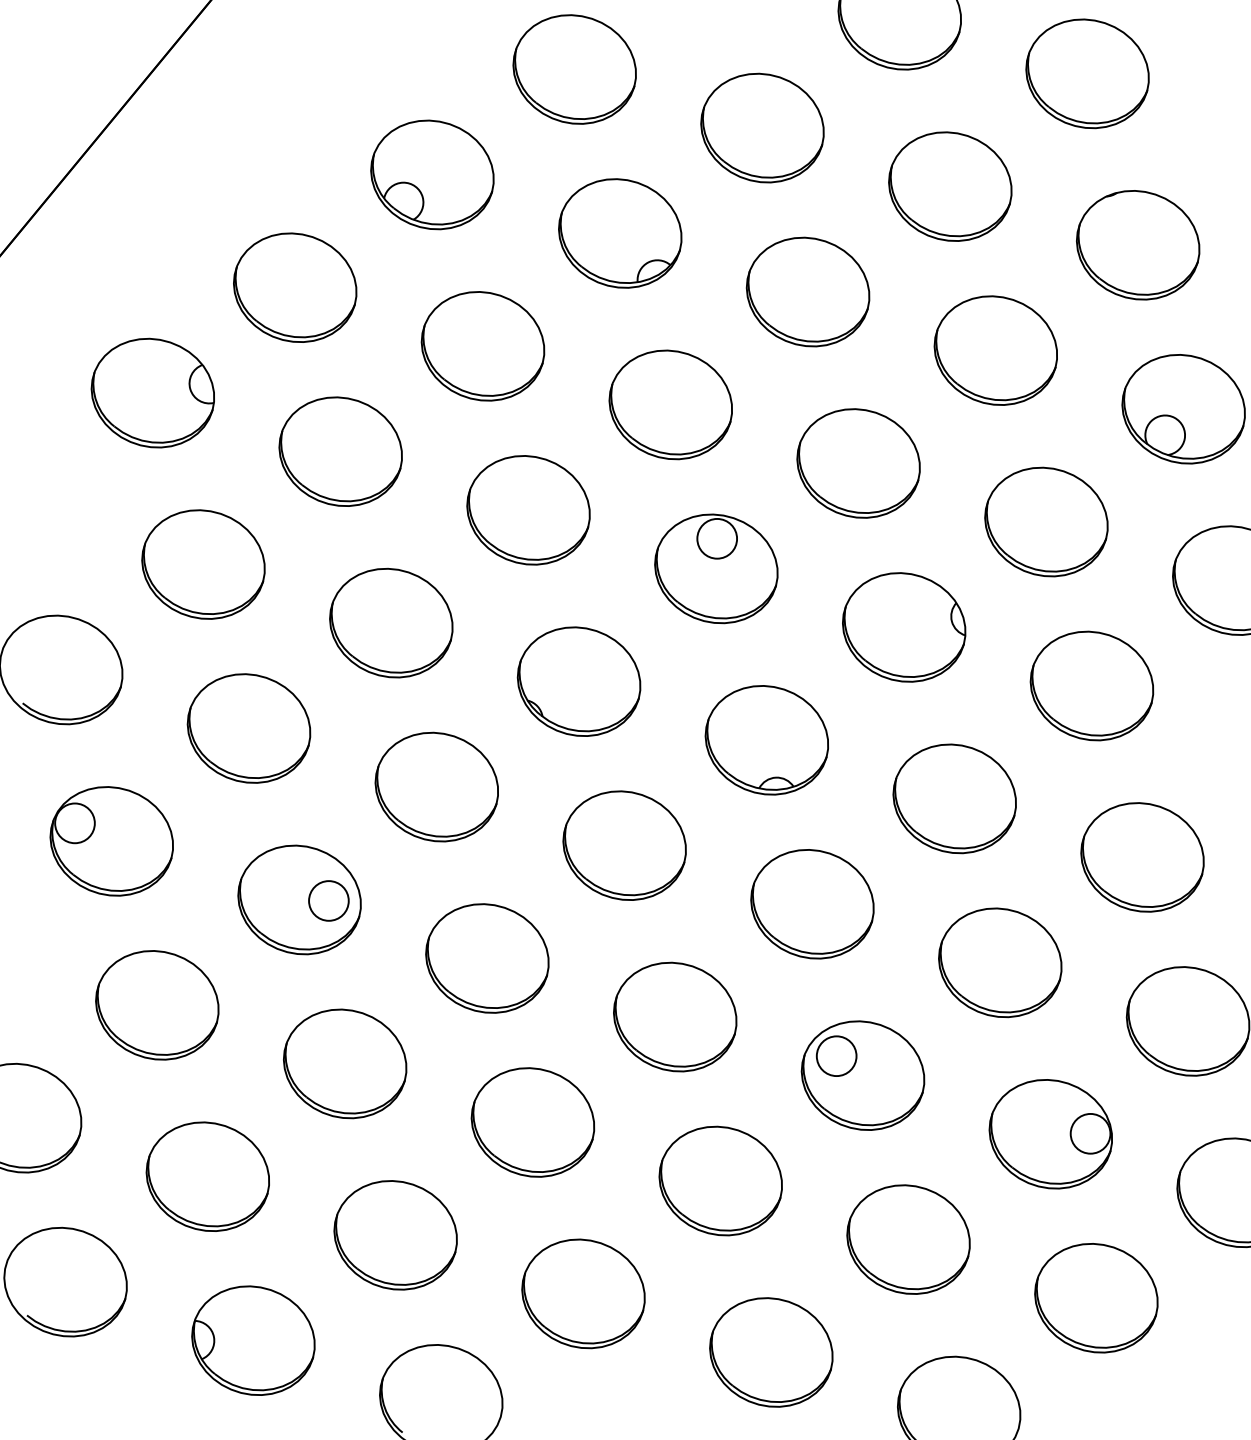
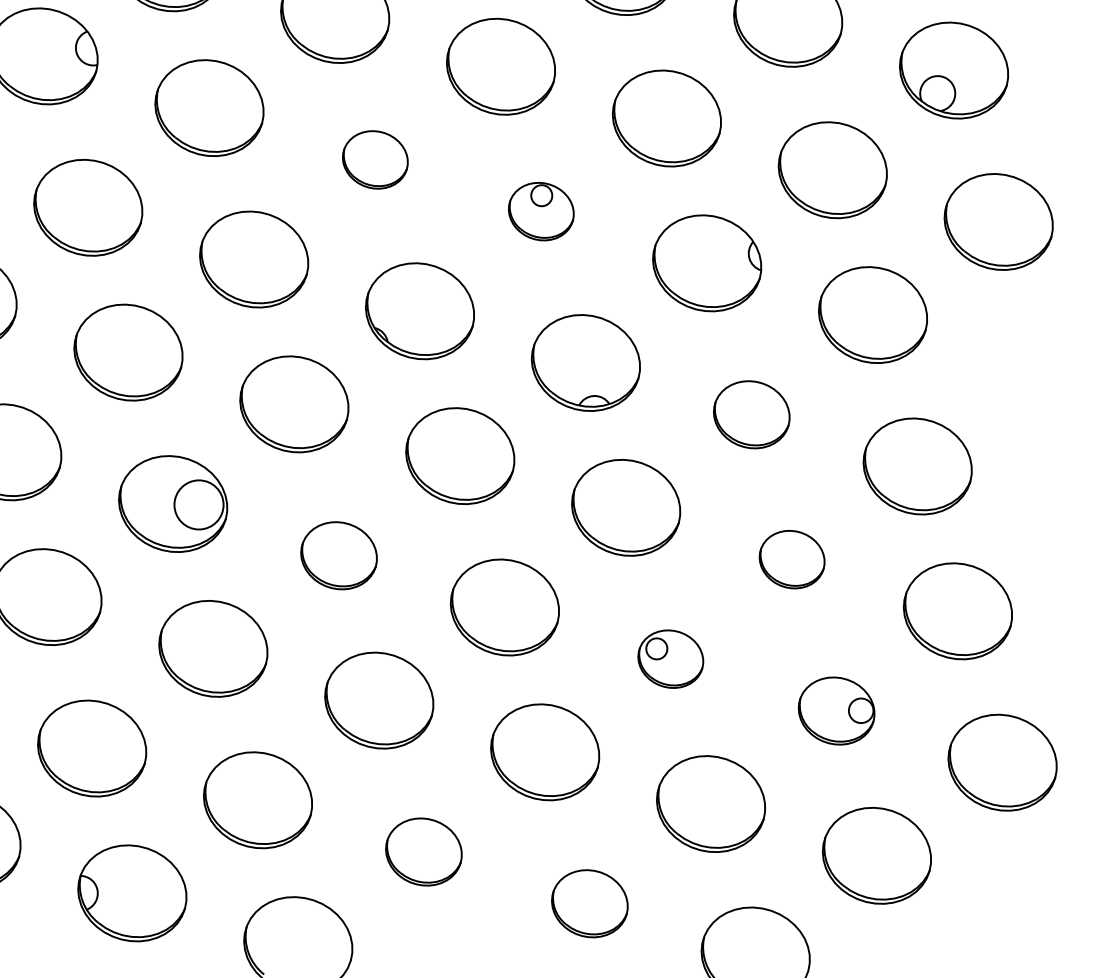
part: (528, 510) -> (375, 160), size x0.6
part: (716, 568) -> (541, 211), size x0.6
part: (954, 798) -> (751, 414), size x0.7
circle: (328, 900) -> (198, 504), size x1.4
part: (487, 958) -> (339, 555), size x0.7
part: (1000, 962) -> (792, 559), size x0.6
part: (862, 1075) -> (670, 659), size x0.6
part: (1050, 1134) -> (836, 711), size x0.7
part: (583, 1293) -> (423, 851), size x0.7
part: (771, 1352) -> (589, 903), size x0.7

